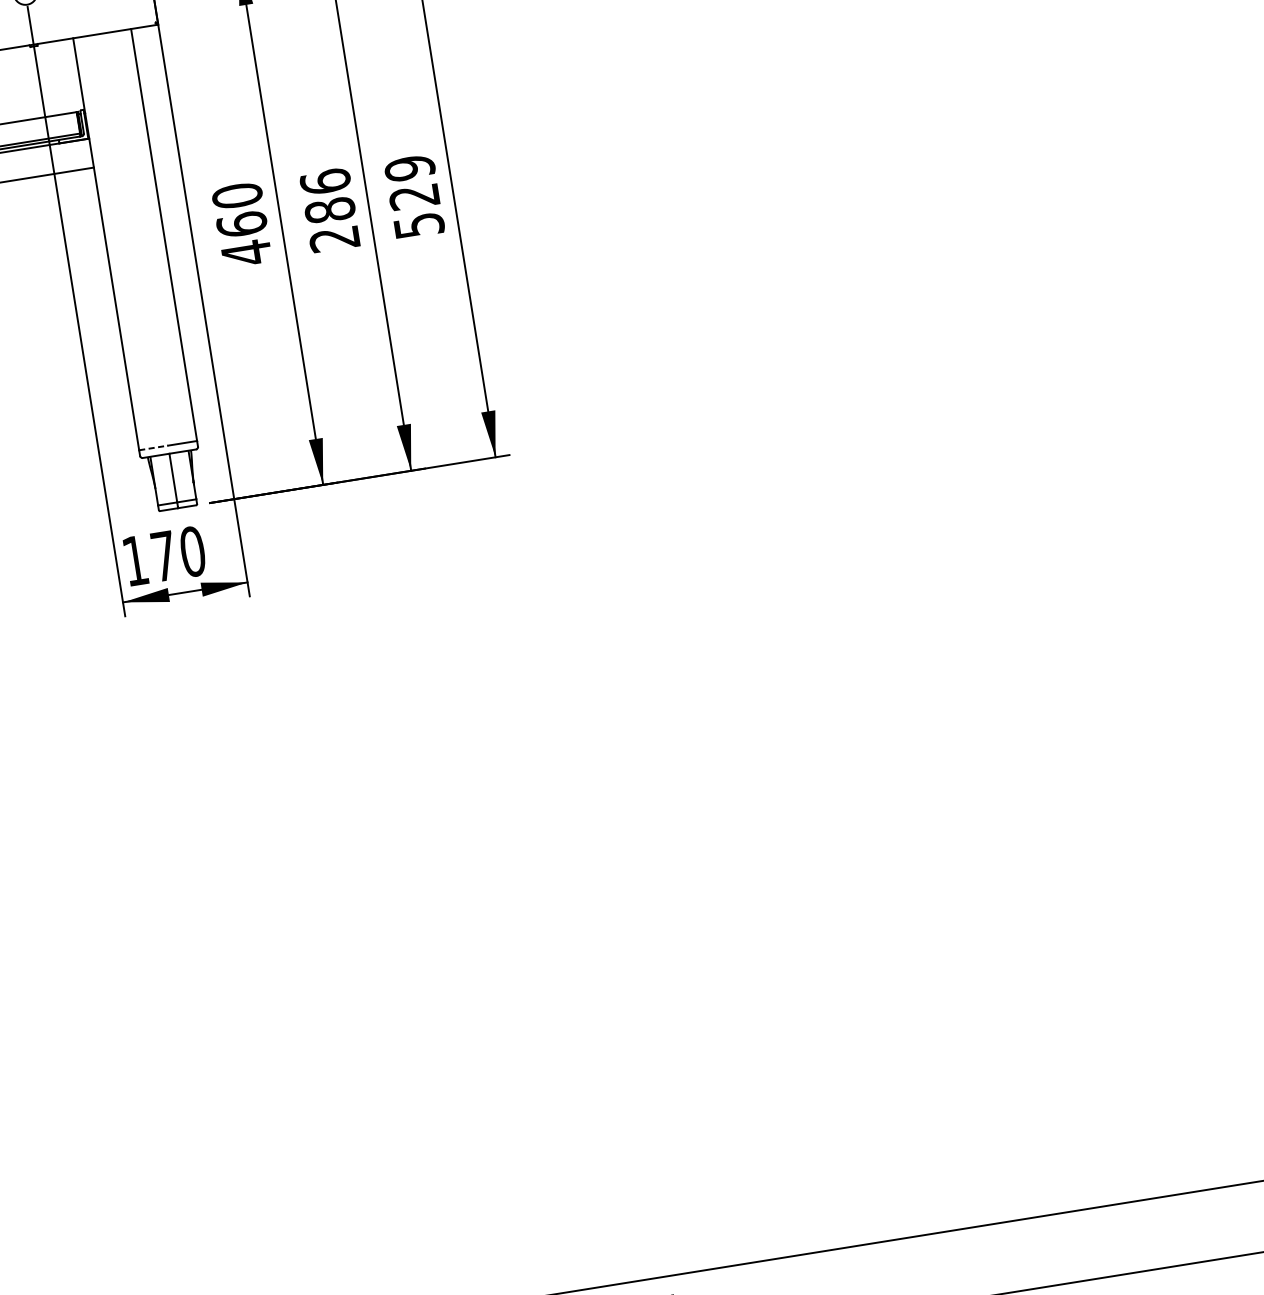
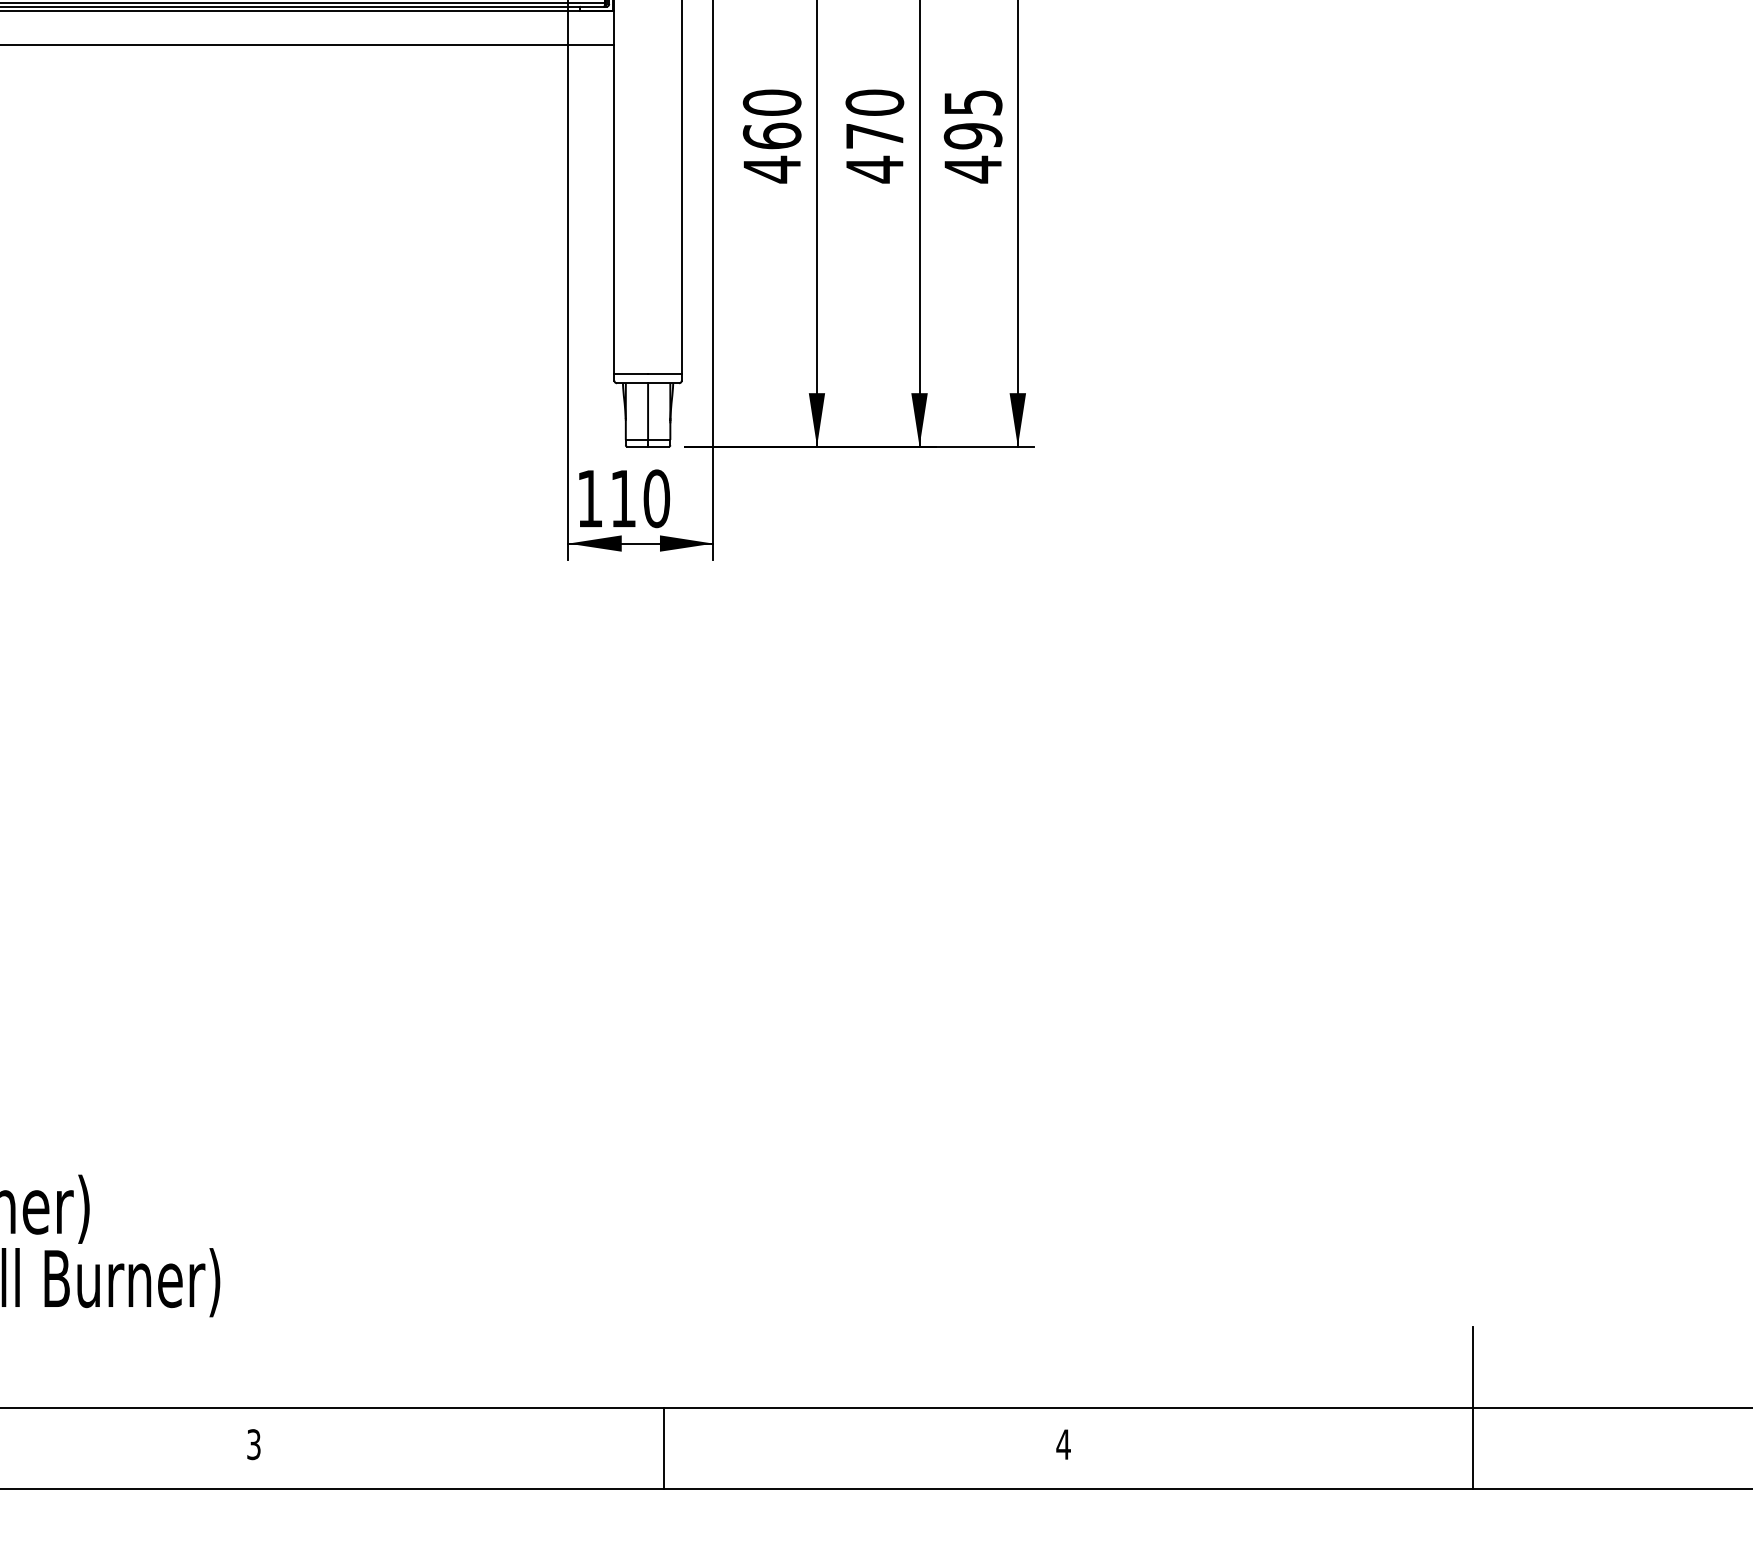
text: (414, 197) -> (972, 136), 529 -> 495
text: (329, 210) -> (874, 136), 286 -> 470
line: (153, 447) -> (631, 373), dashed -> solid
text: (164, 556) -> (623, 498), 170 -> 110
line: (1019, 1220) -> (1473, 1408), added

